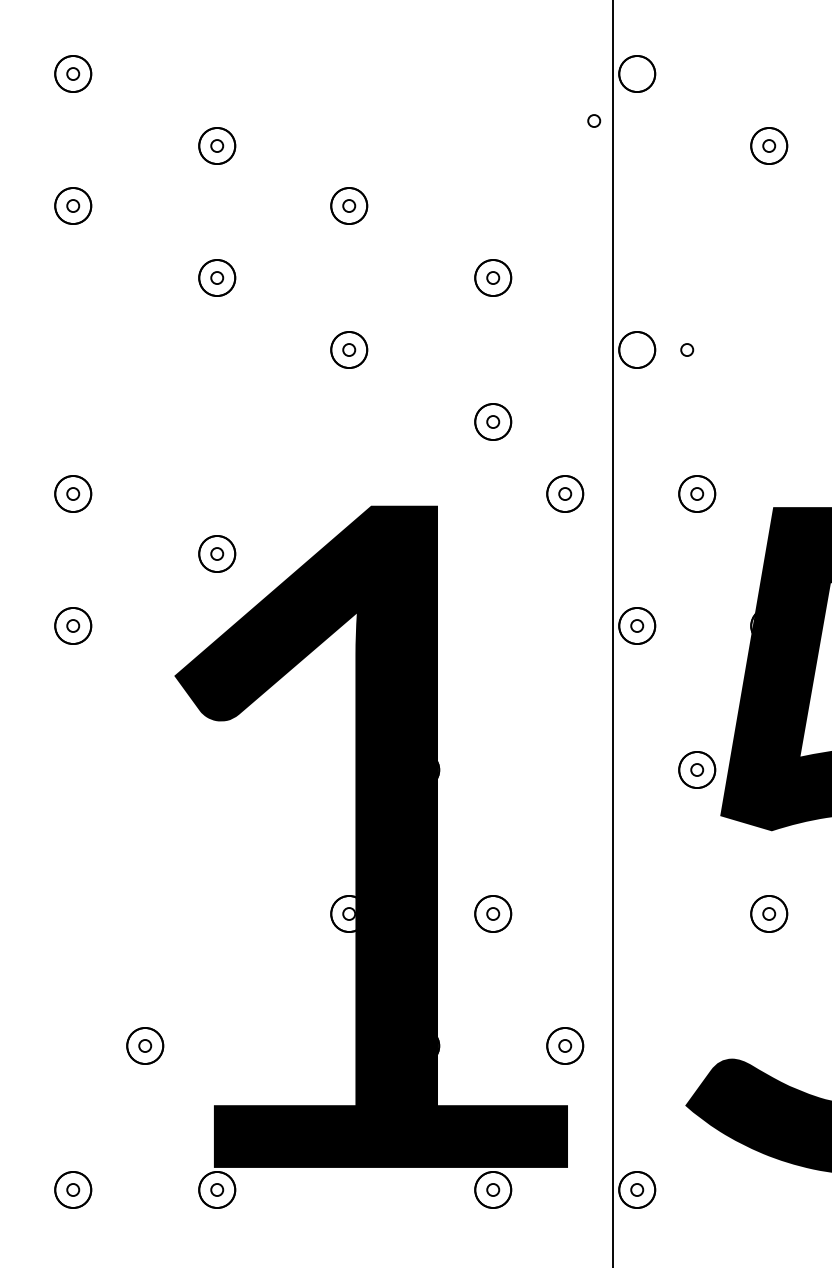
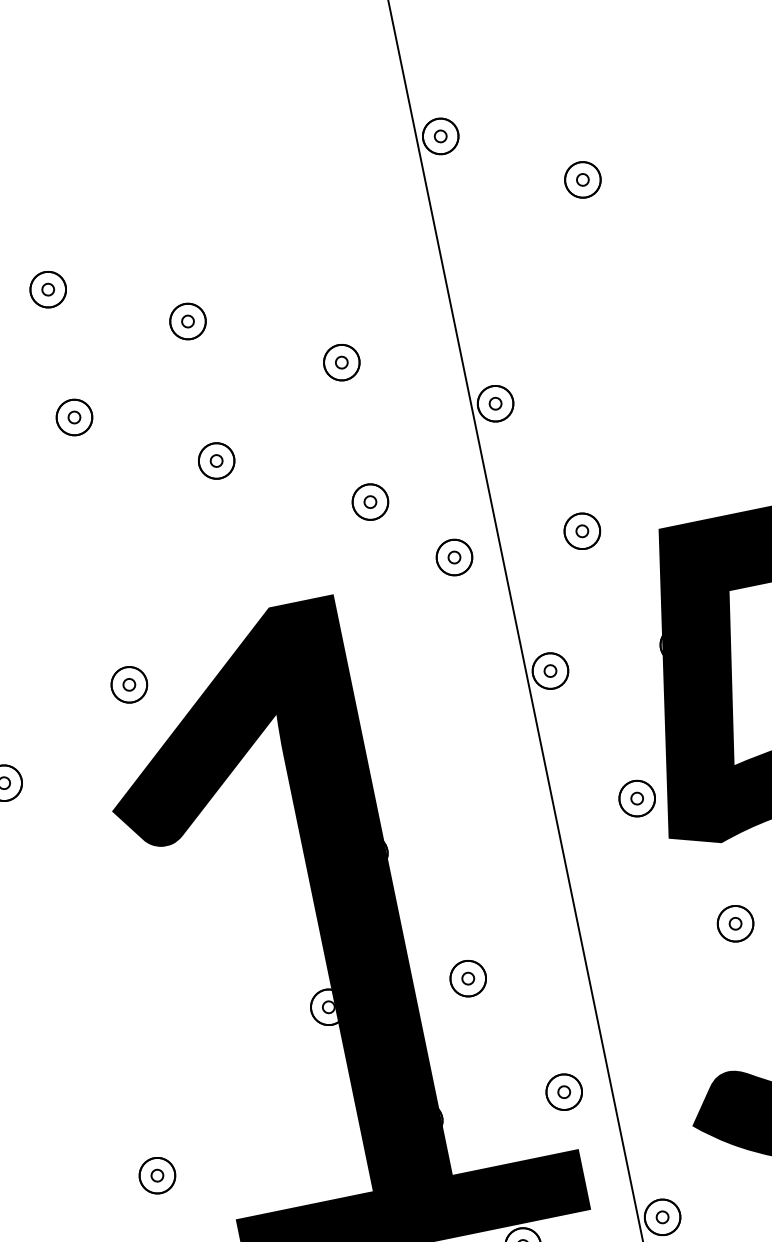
part: (594, 120) -> (440, 135), moved
part: (687, 349) -> (495, 403), moved

